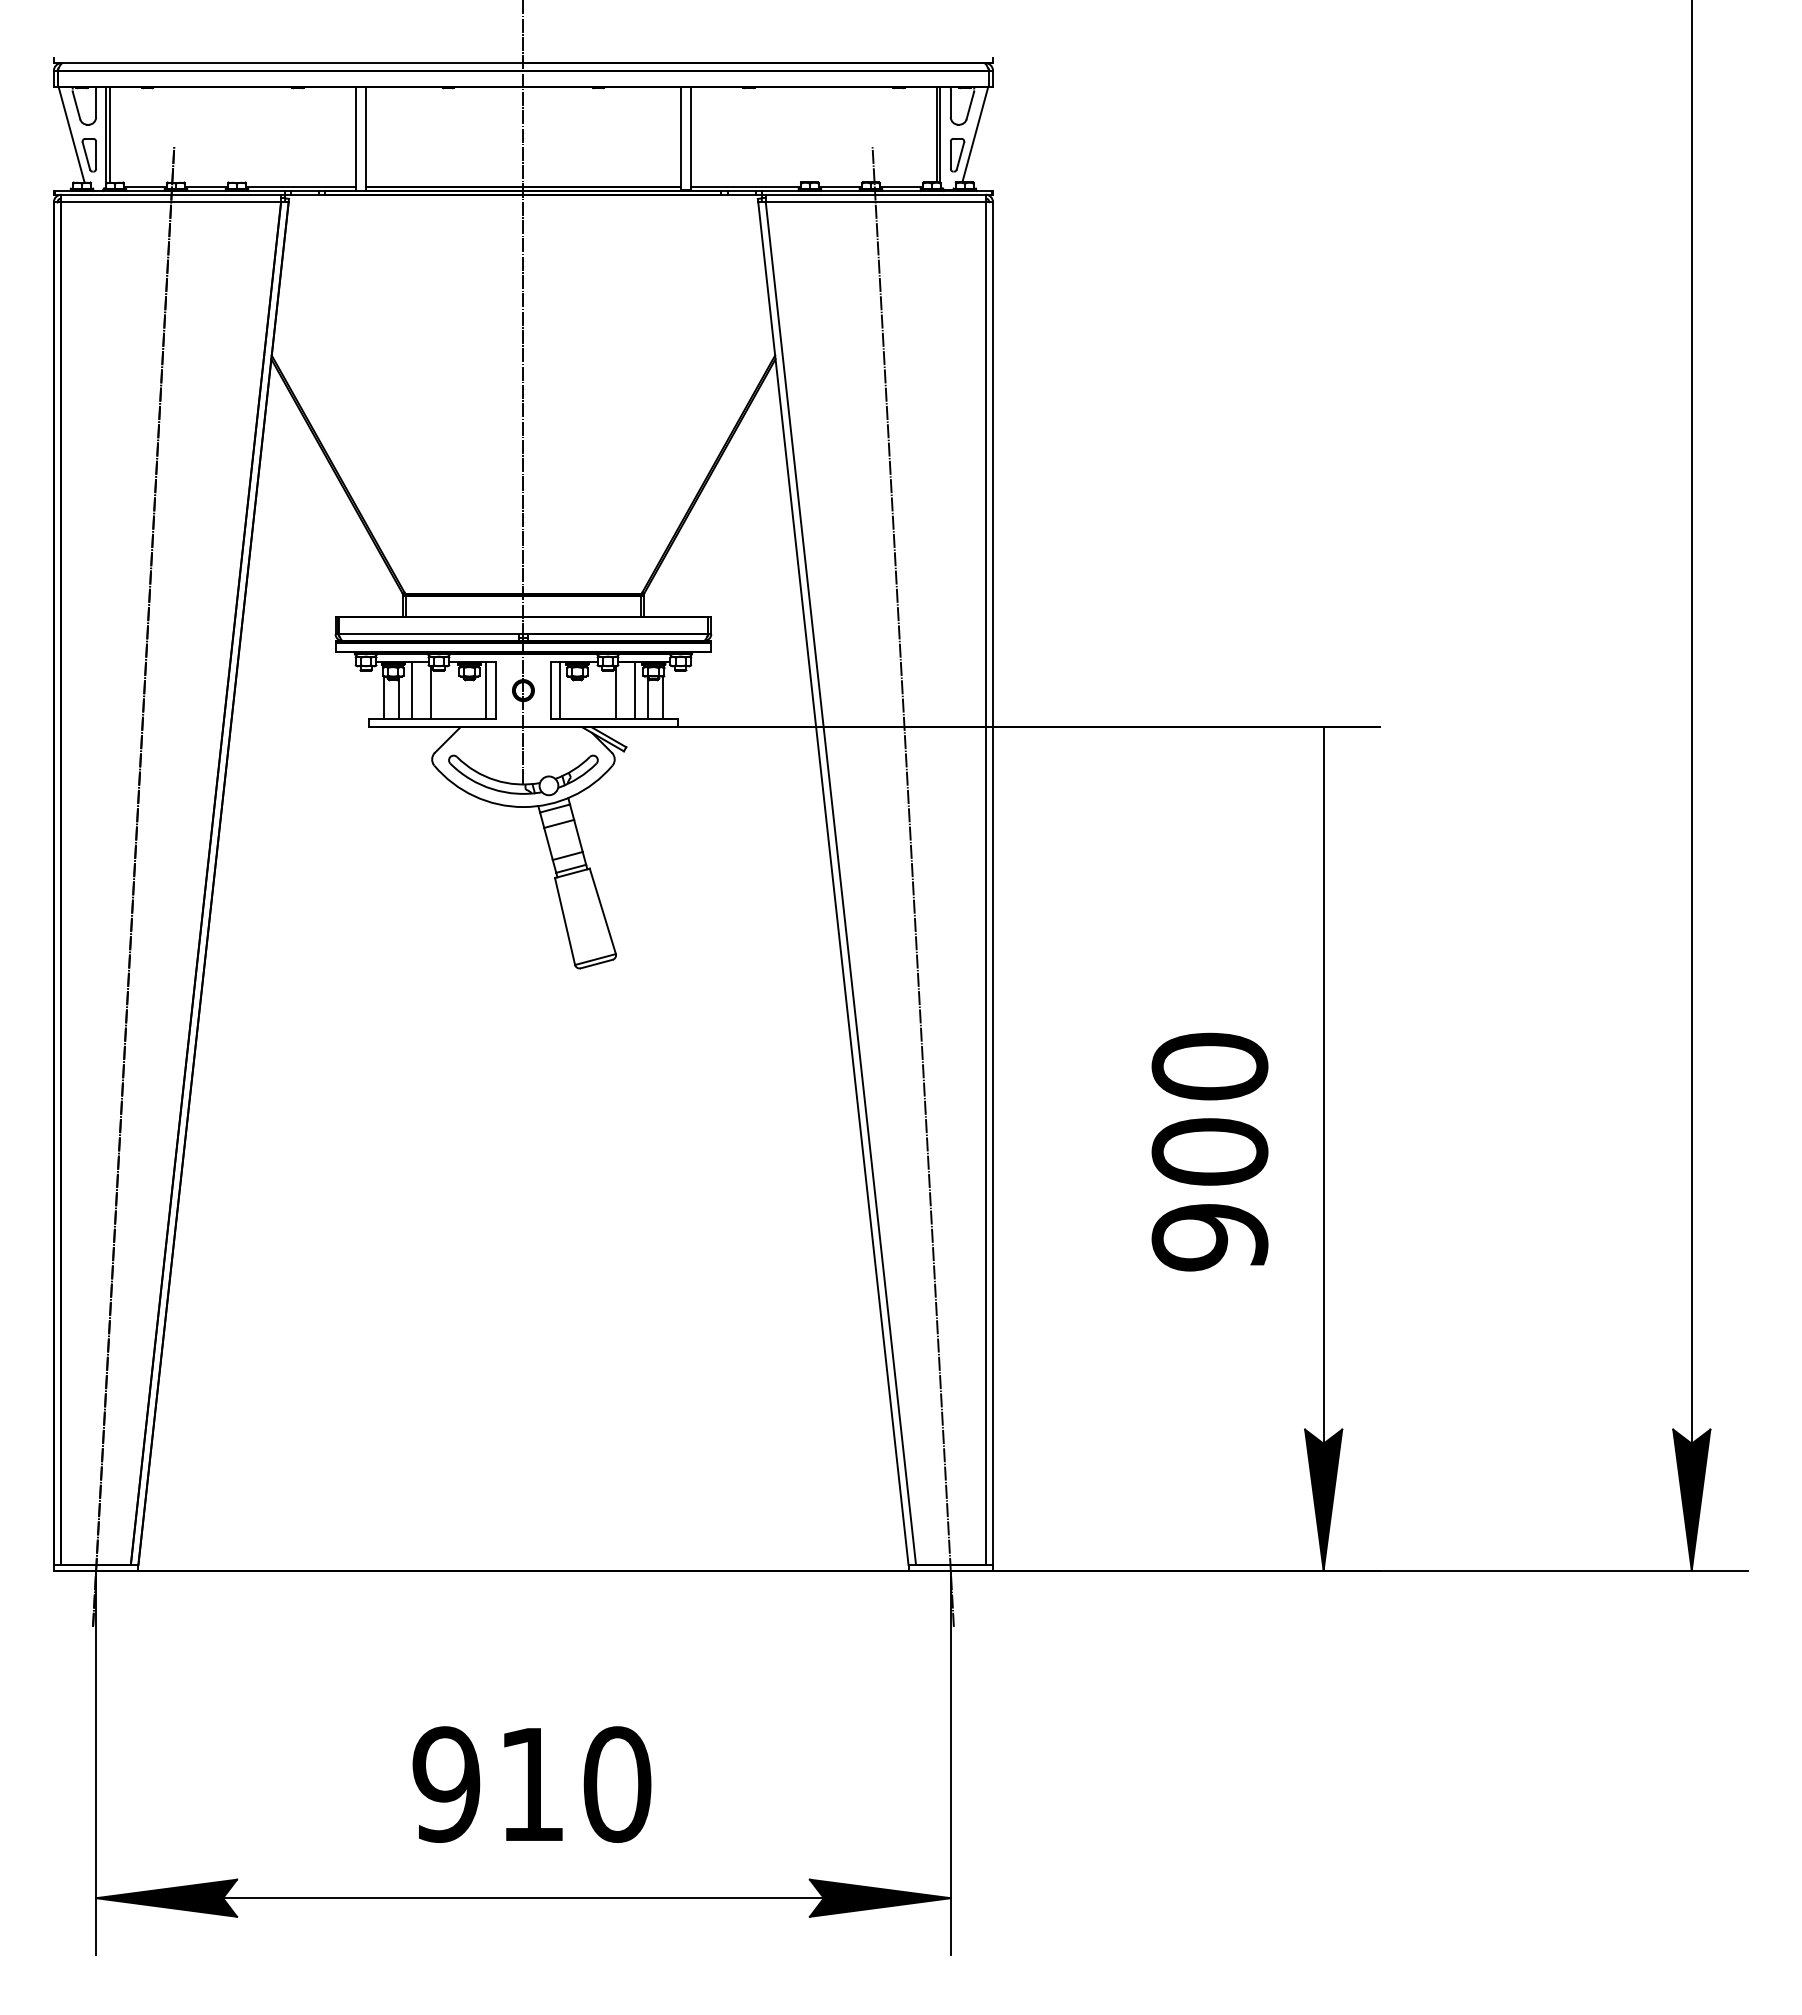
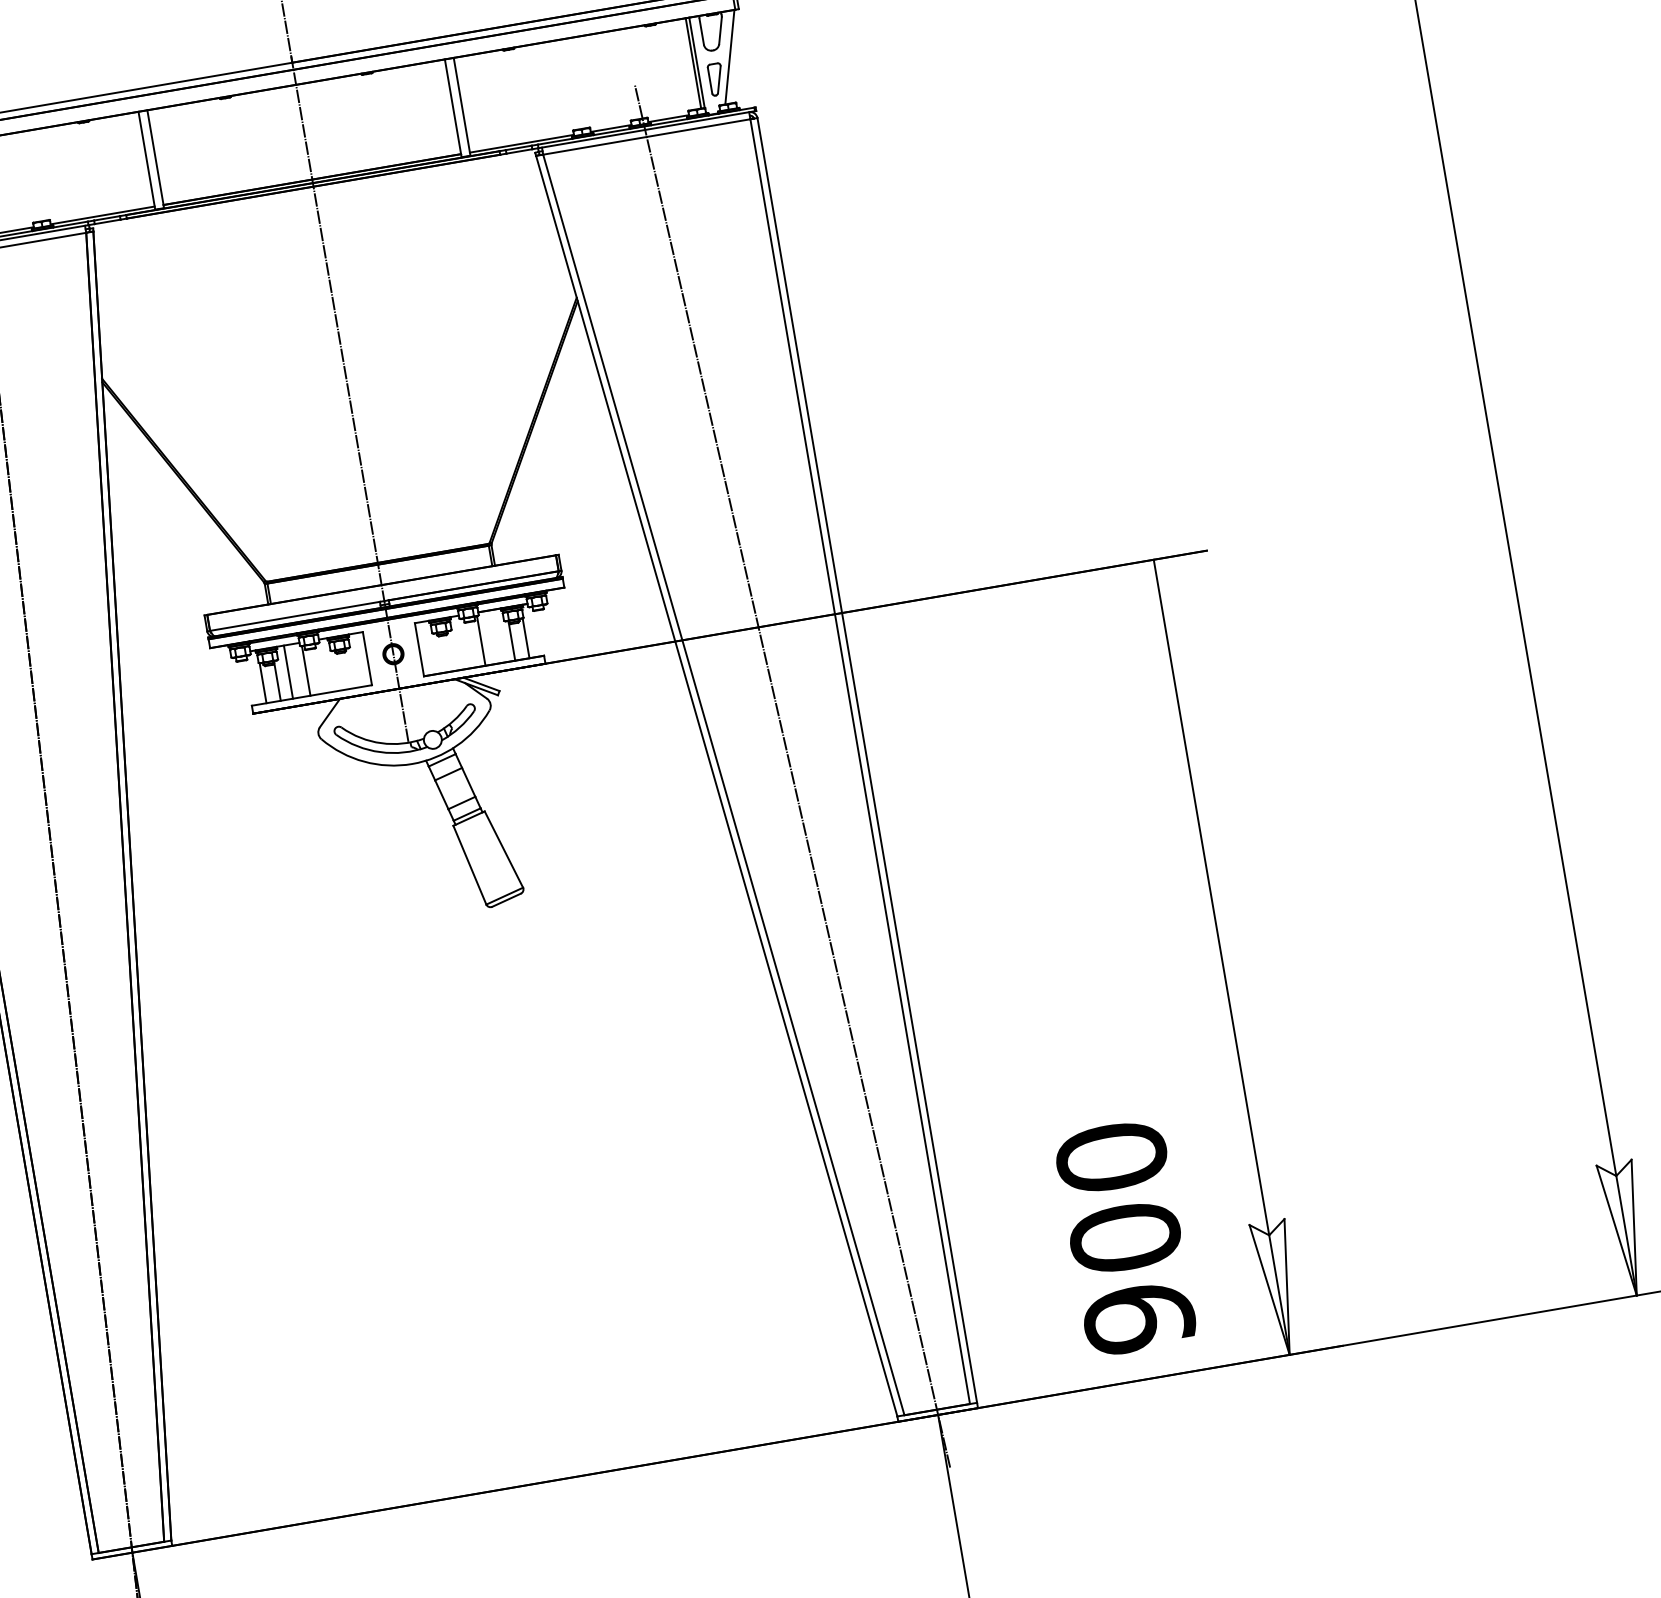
line: (486, 690) -> (358, 660), removed
line: (560, 690) -> (428, 648), removed
line: (634, 690) -> (498, 636), removed
text: (1209, 1151) -> (1124, 1237), moved
fill: (1323, 1499) -> (1278, 1287), removed
fill: (1691, 1499) -> (1625, 1228), removed

